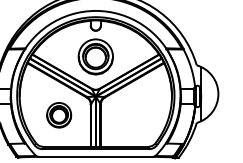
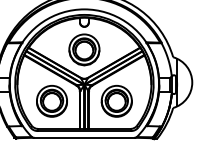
part: (59, 114) -> (52, 100), size x1.43
part: (132, 114) -> (116, 100), added

